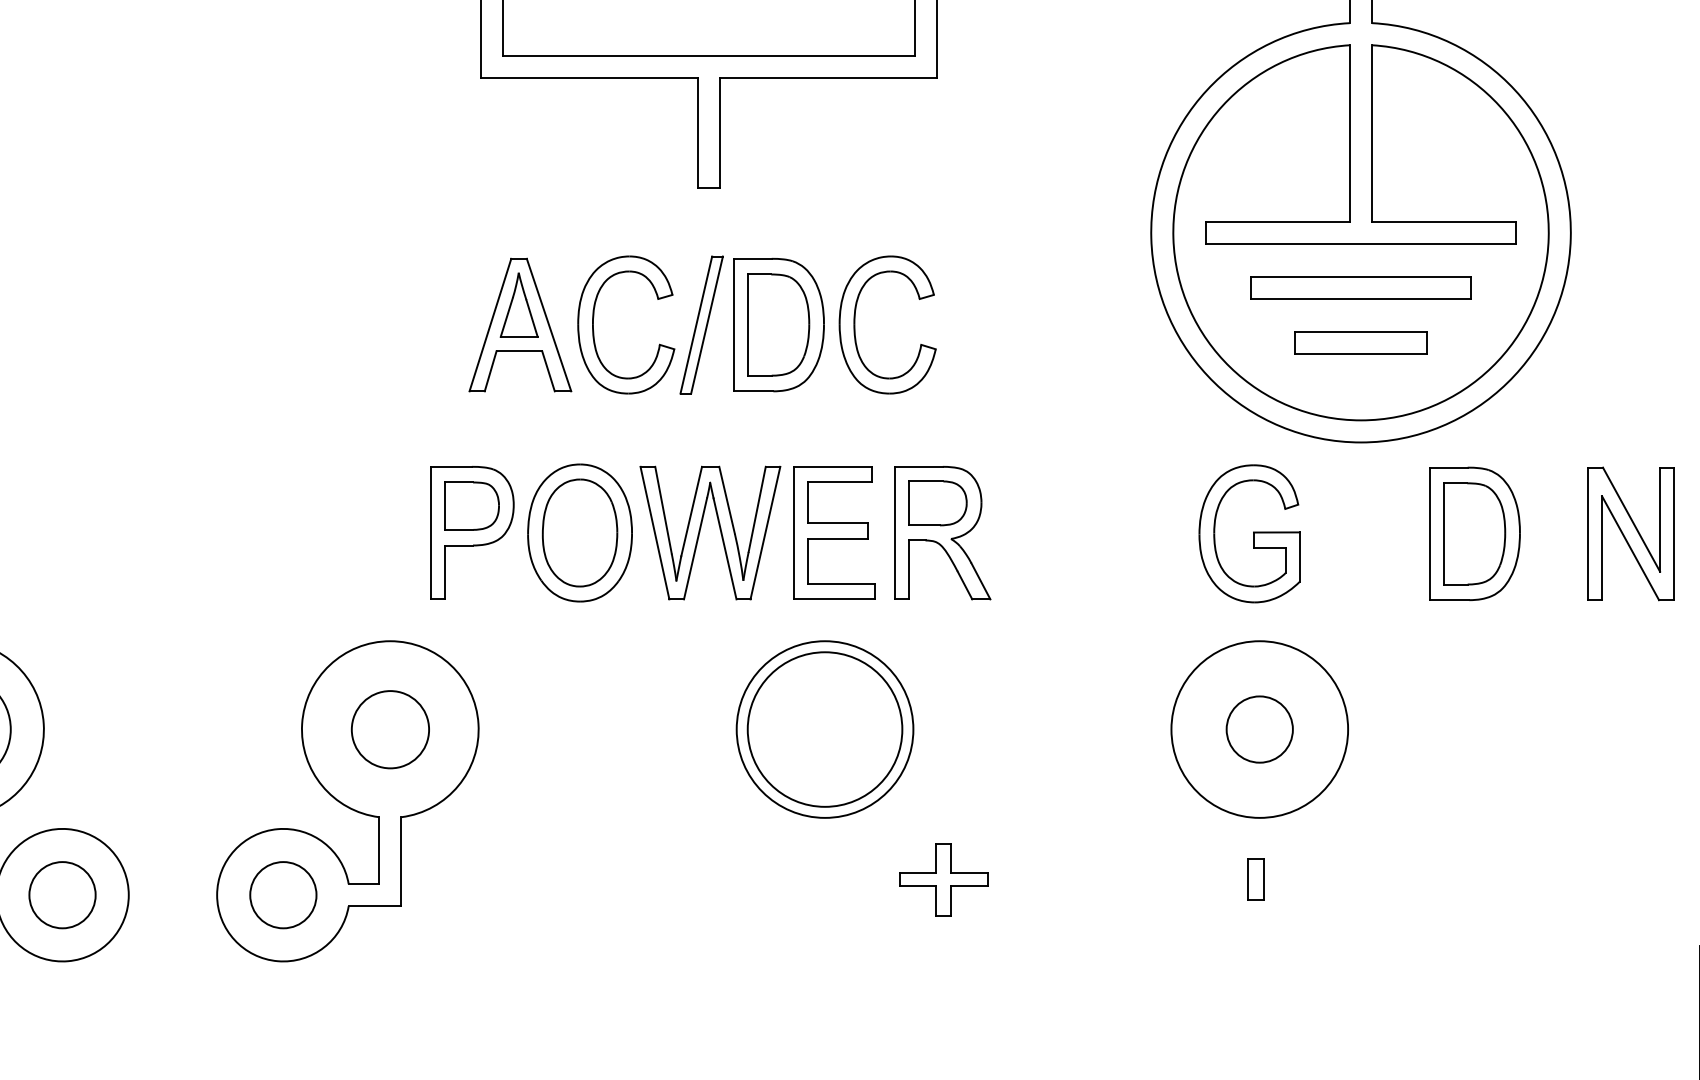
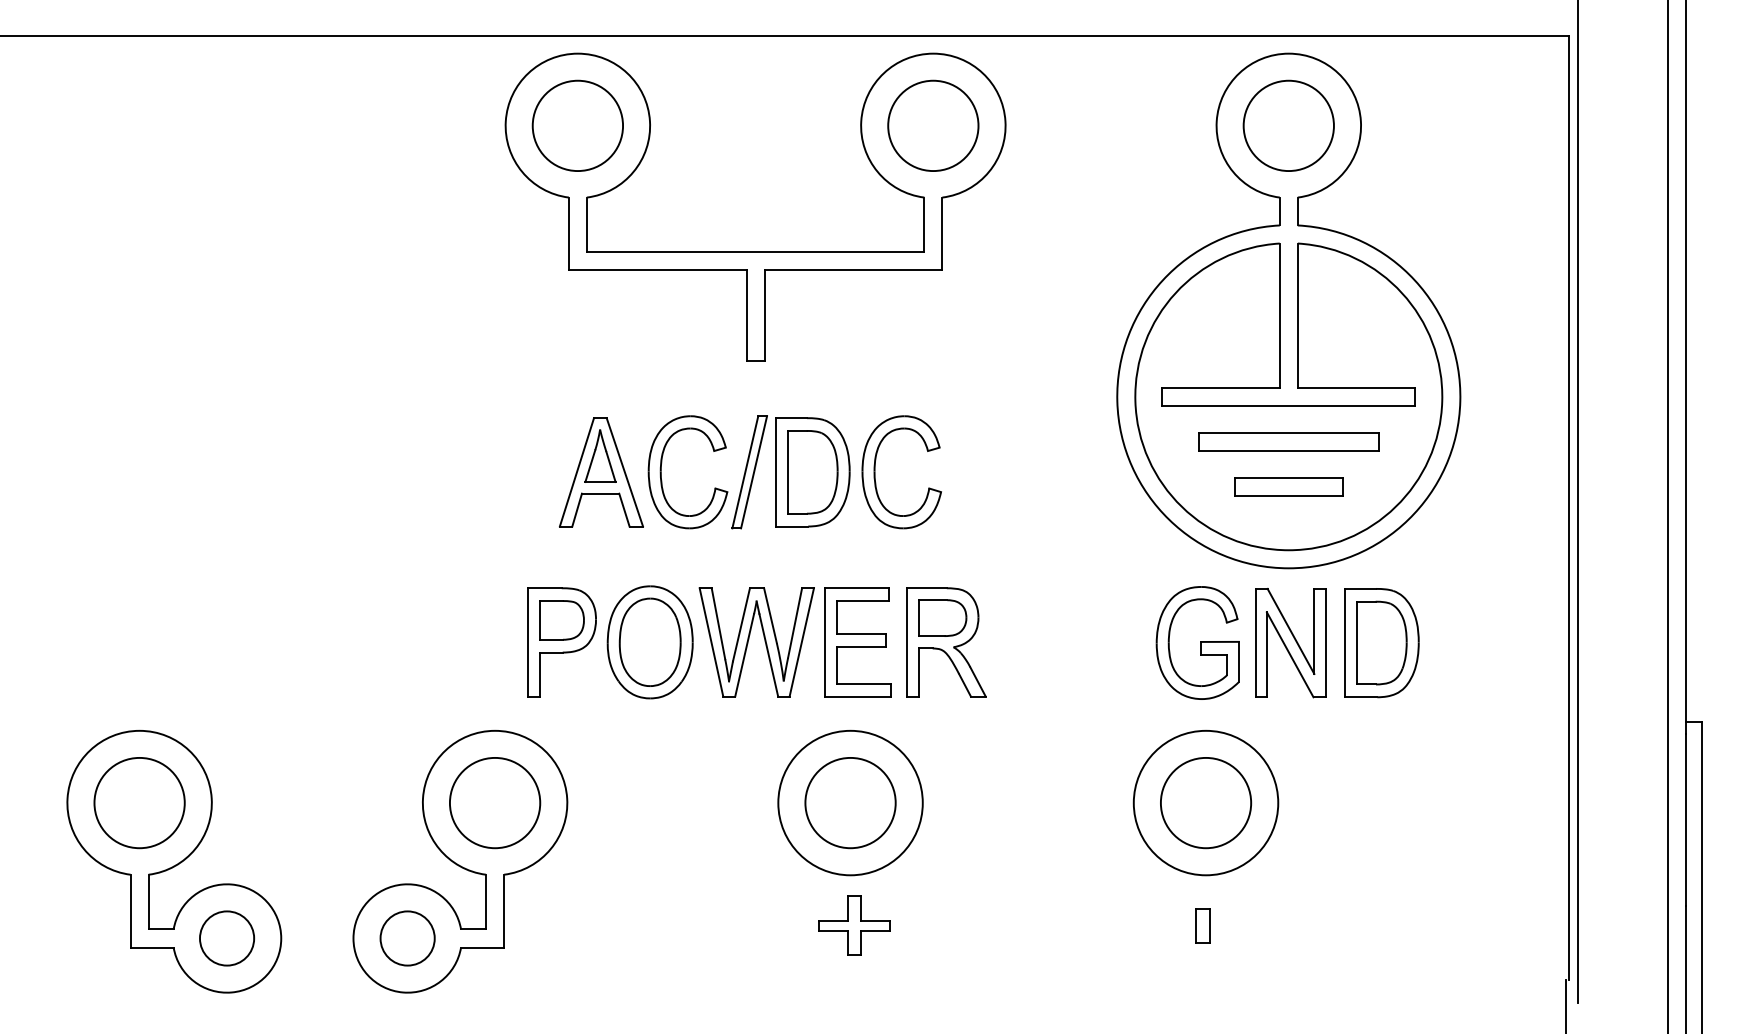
part: (1630, 534) -> (1290, 643), moved
circle: (824, 728) -> (850, 802), size x0.71
circle: (1259, 728) -> (1205, 802), size x1.67
circle: (390, 730) -> (495, 803), size x1.43
part: (943, 879) -> (854, 925), moved

